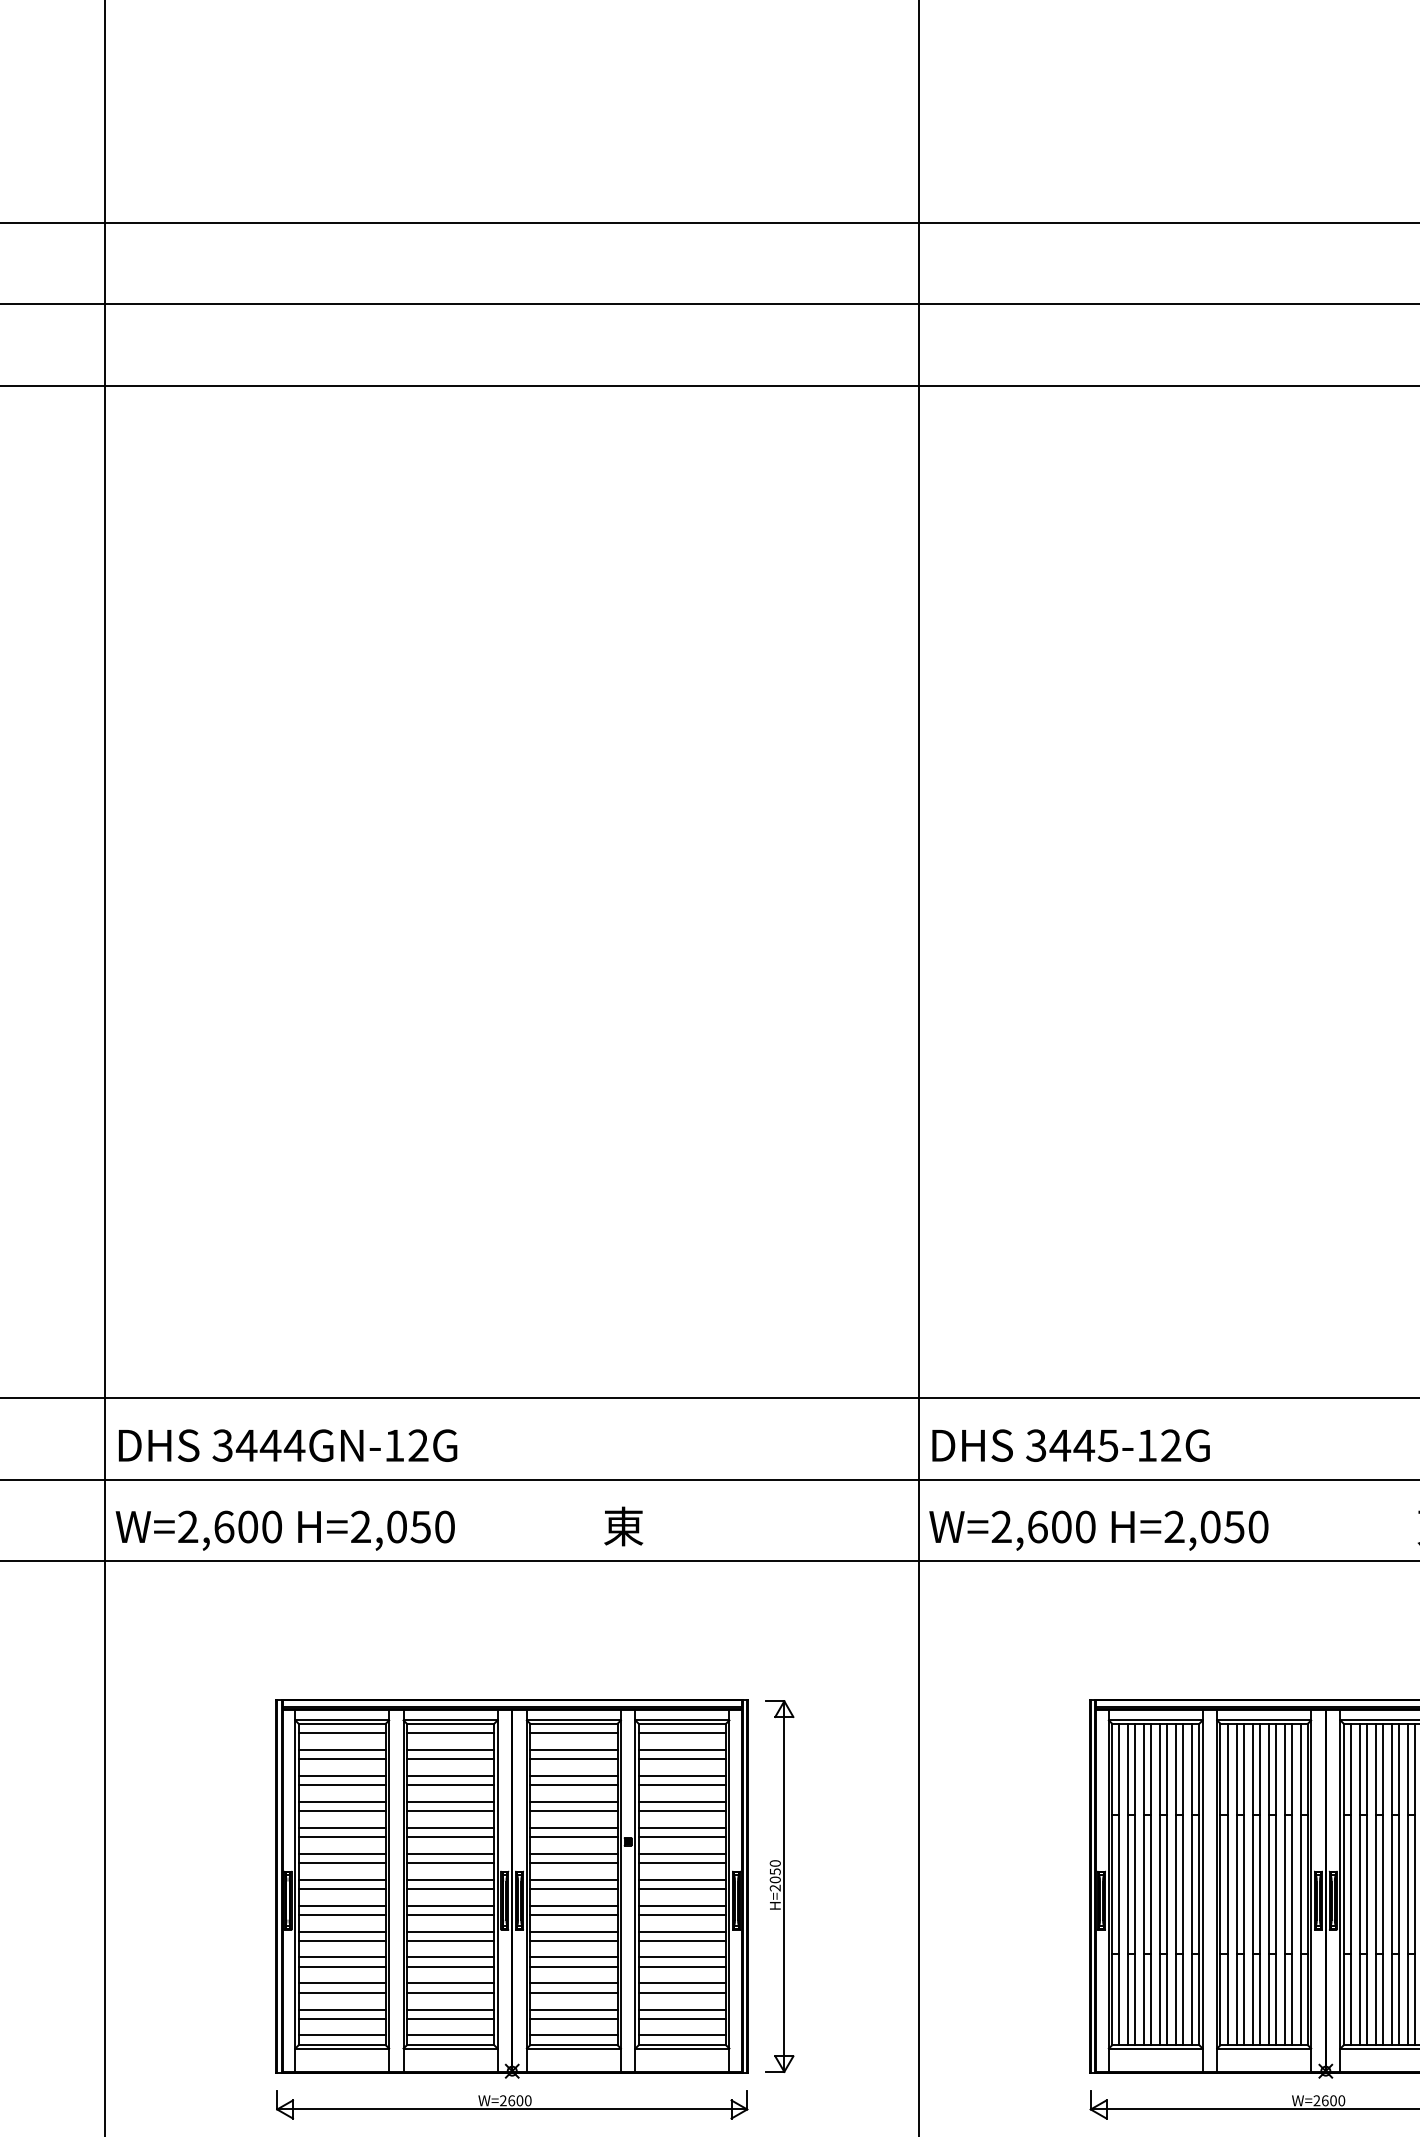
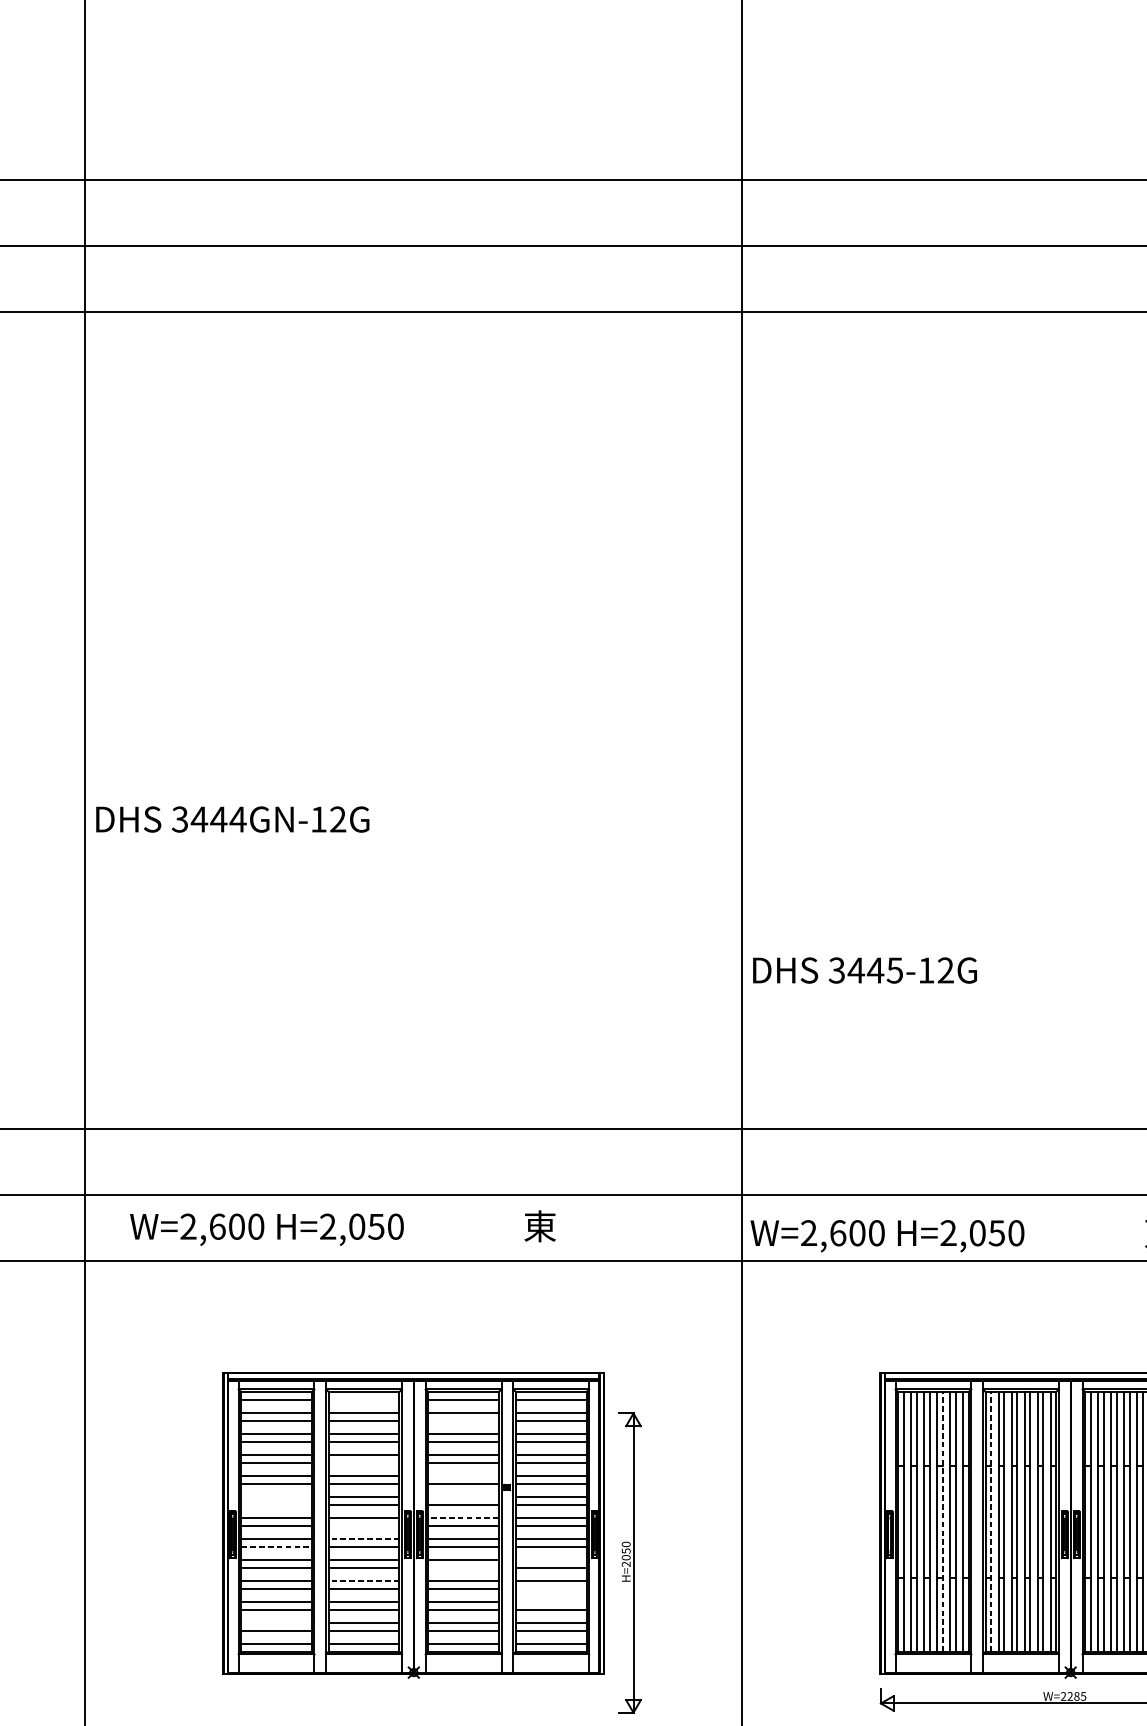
text: (288, 1445) -> (233, 819), moved
text: (1070, 1445) -> (864, 970), moved
text: (379, 1528) -> (342, 1227), moved
line: (450, 1733) -> (363, 1399), removed
line: (573, 1759) -> (463, 1420), removed
line: (450, 1811) -> (363, 1462), removed
line: (573, 1827) -> (463, 1475), removed
line: (341, 1853) -> (275, 1496), removed
line: (573, 1853) -> (463, 1496), removed
line: (341, 1863) -> (275, 1504), removed
line: (573, 1879) -> (463, 1517), solid -> dashed
line: (1167, 1884) -> (942, 1521), solid -> dashed
line: (1227, 1884) -> (991, 1521), solid -> dashed
part: (779, 1886) -> (629, 1563), moved
line: (450, 1889) -> (363, 1525), removed
line: (450, 1905) -> (363, 1538), solid -> dashed
line: (342, 1915) -> (276, 1546), solid -> dashed
line: (682, 1931) -> (551, 1559), removed
line: (573, 1941) -> (463, 1567), removed
line: (450, 1957) -> (363, 1580), solid -> dashed
line: (682, 1967) -> (551, 1588), removed
line: (682, 1983) -> (551, 1601), removed
line: (341, 2009) -> (275, 1622), removed
text: (1333, 2100) -> (1076, 1696), W=2600 -> W=2285
part: (512, 2104) -> (414, 1699), removed

